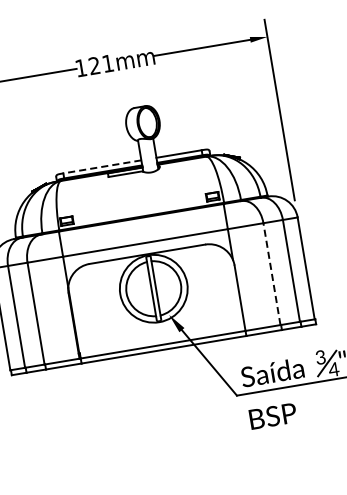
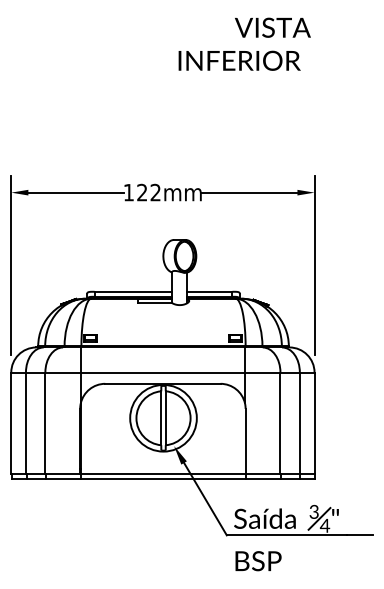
text: (107, 63) -> (155, 192), 121mm -> 122mm
line: (102, 166) -> (133, 291), dashed -> solid
line: (272, 274) -> (280, 423), dashed -> solid

